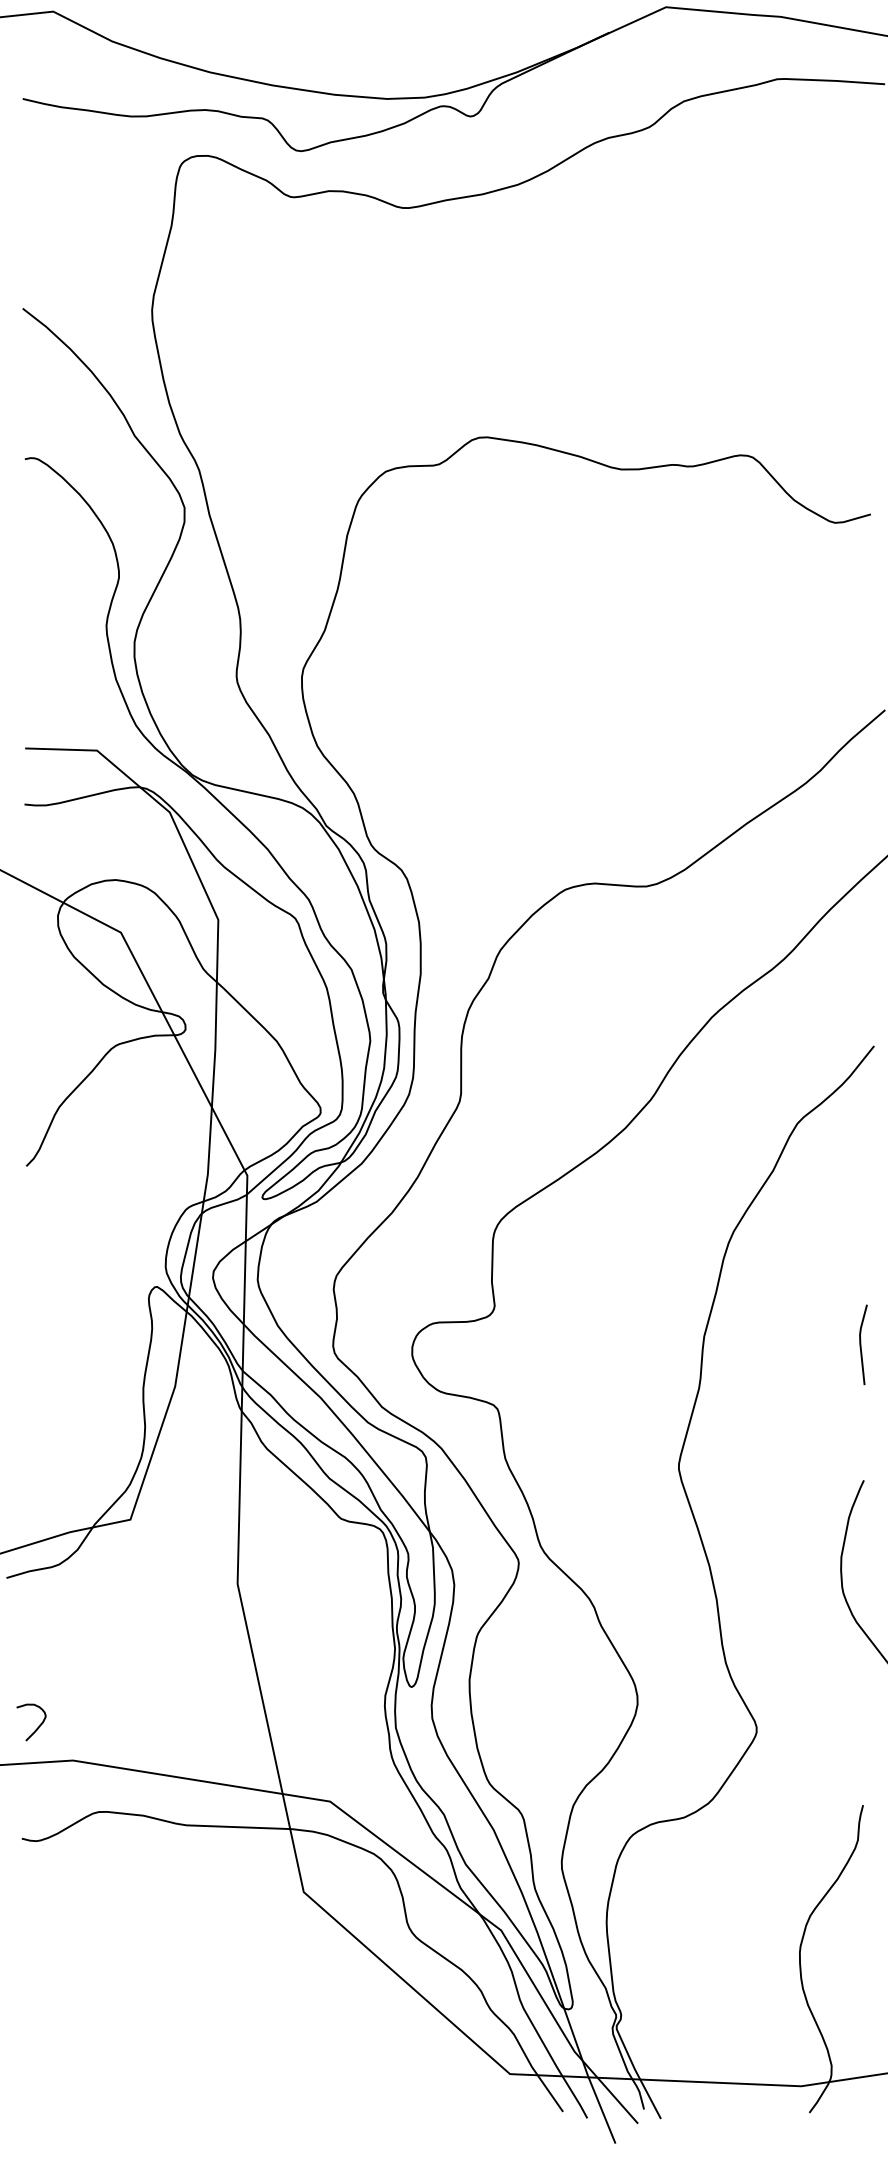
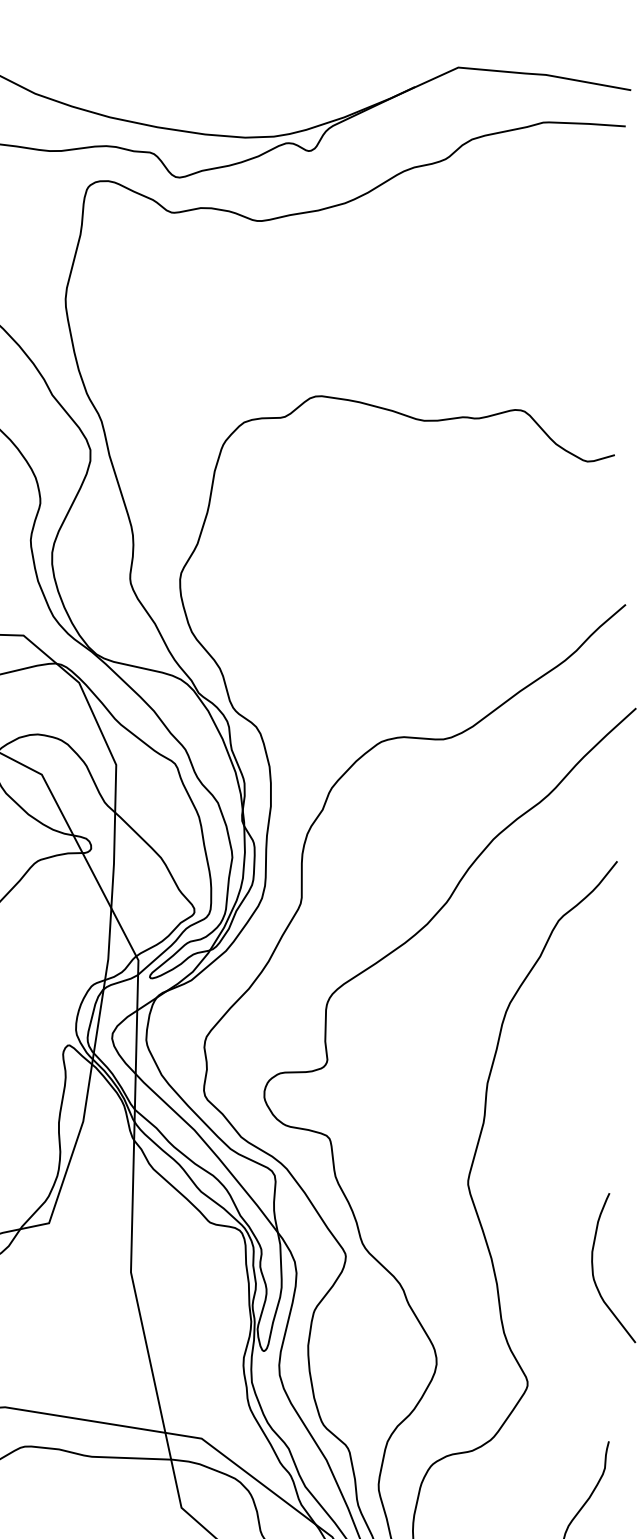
line: (861, 1344) -> (607, 1089), removed

